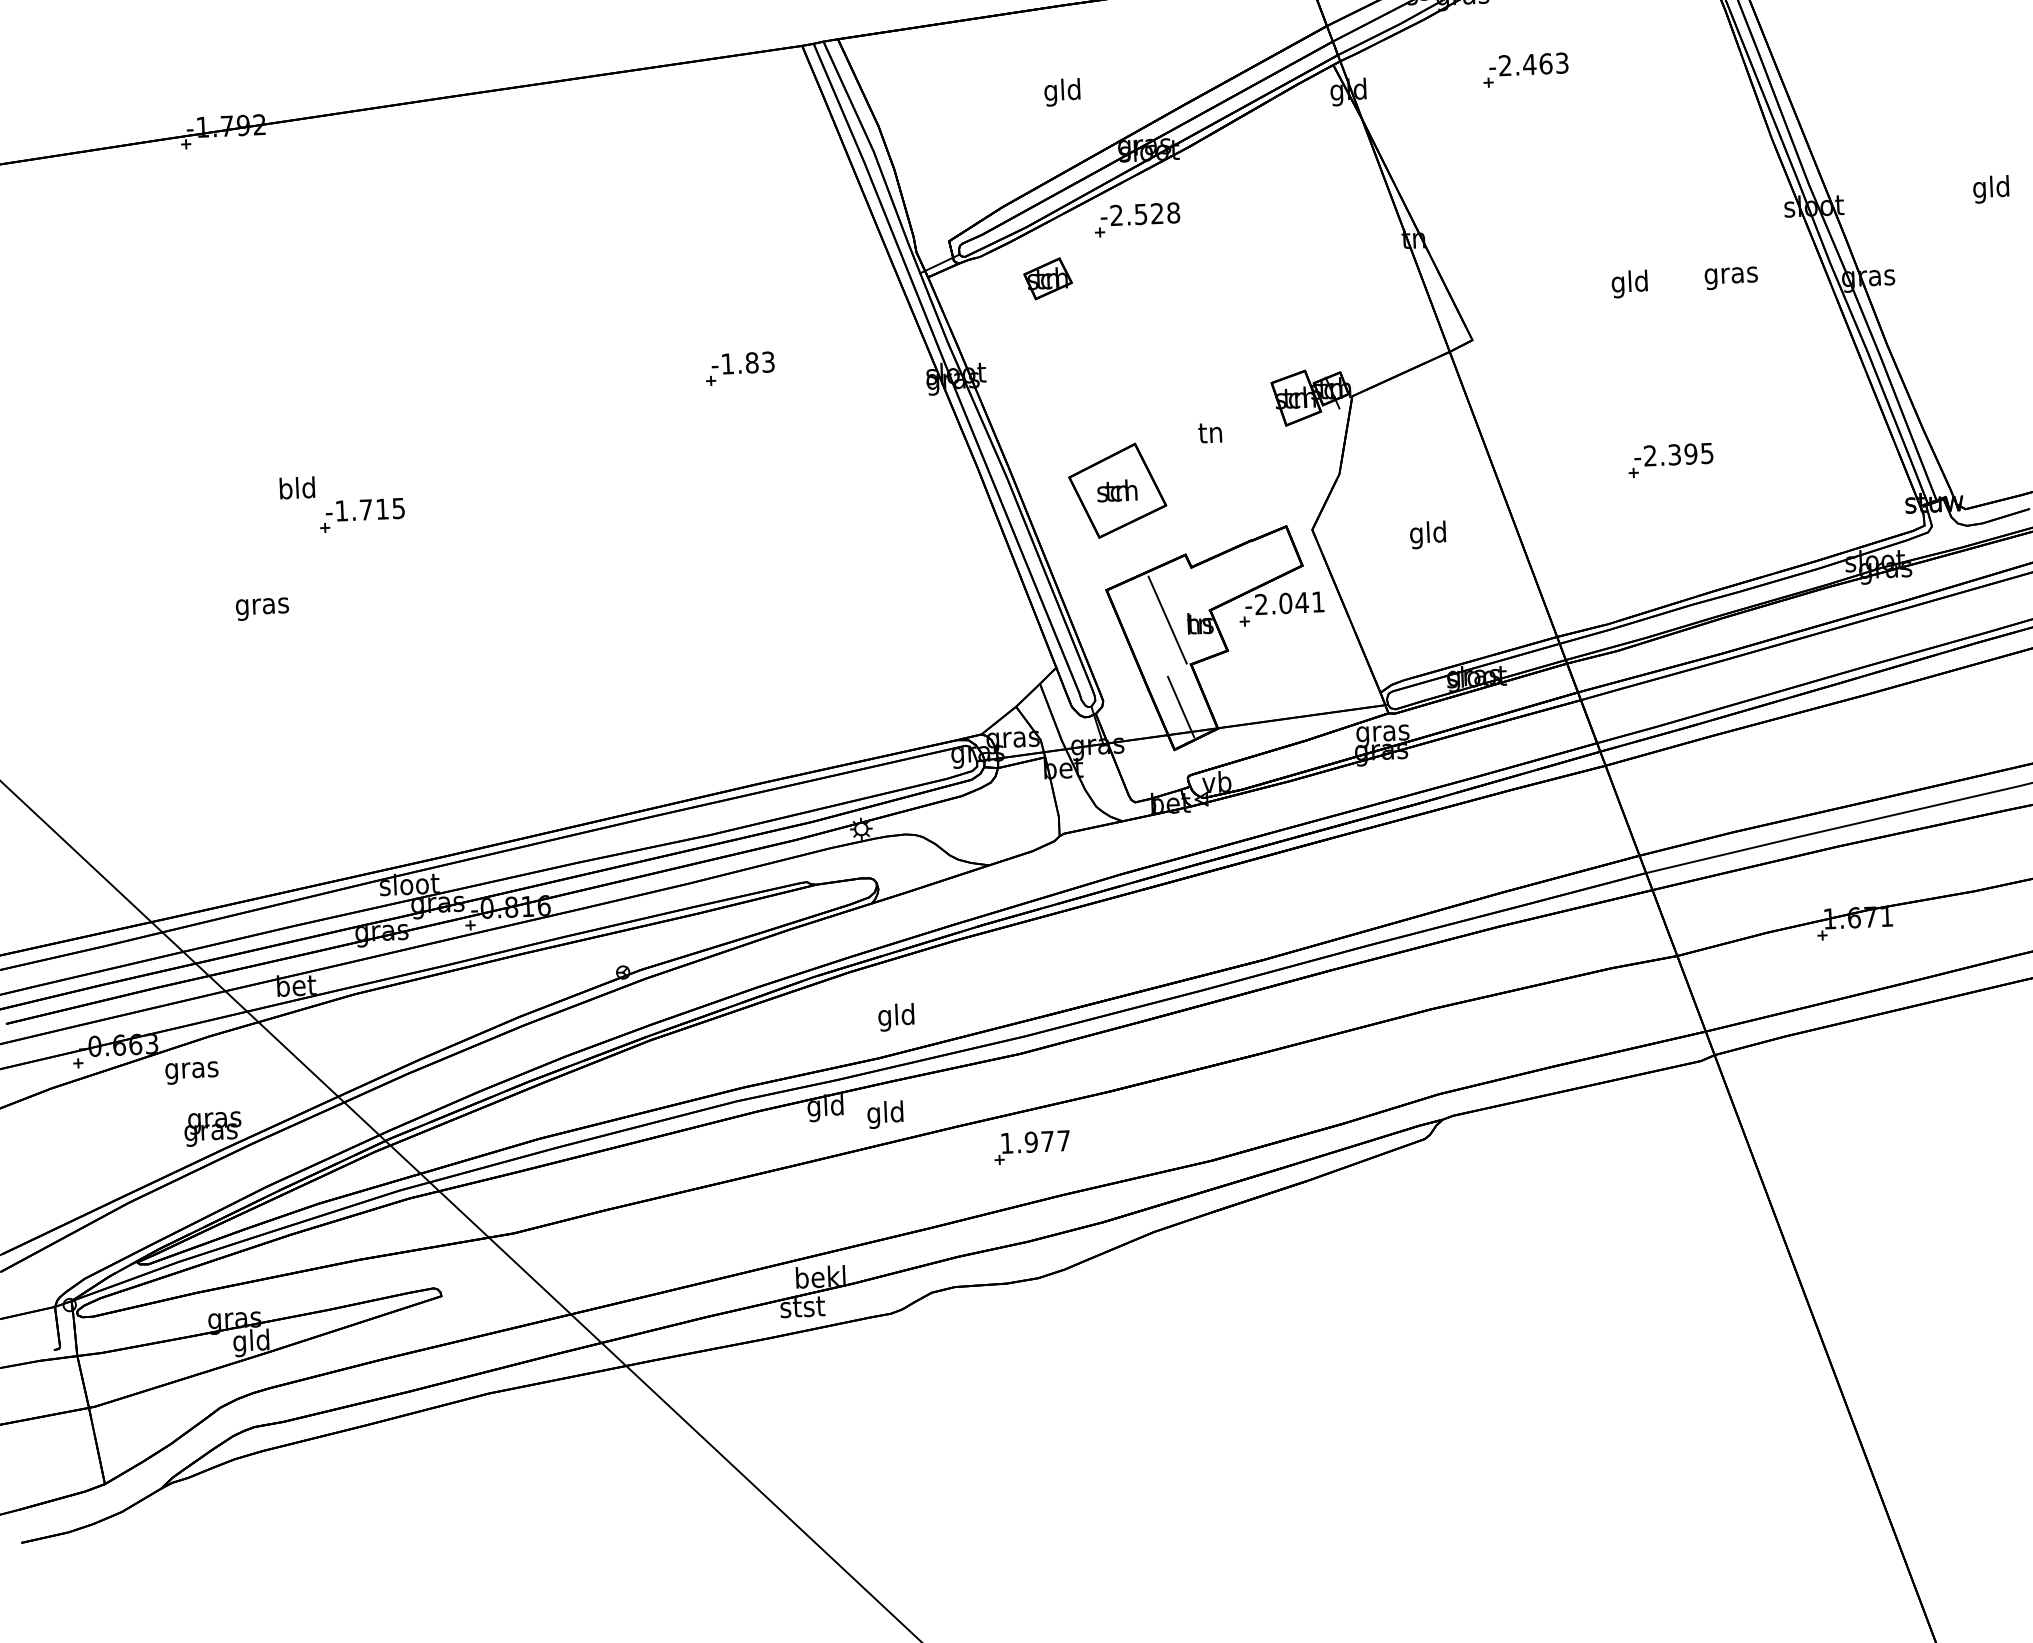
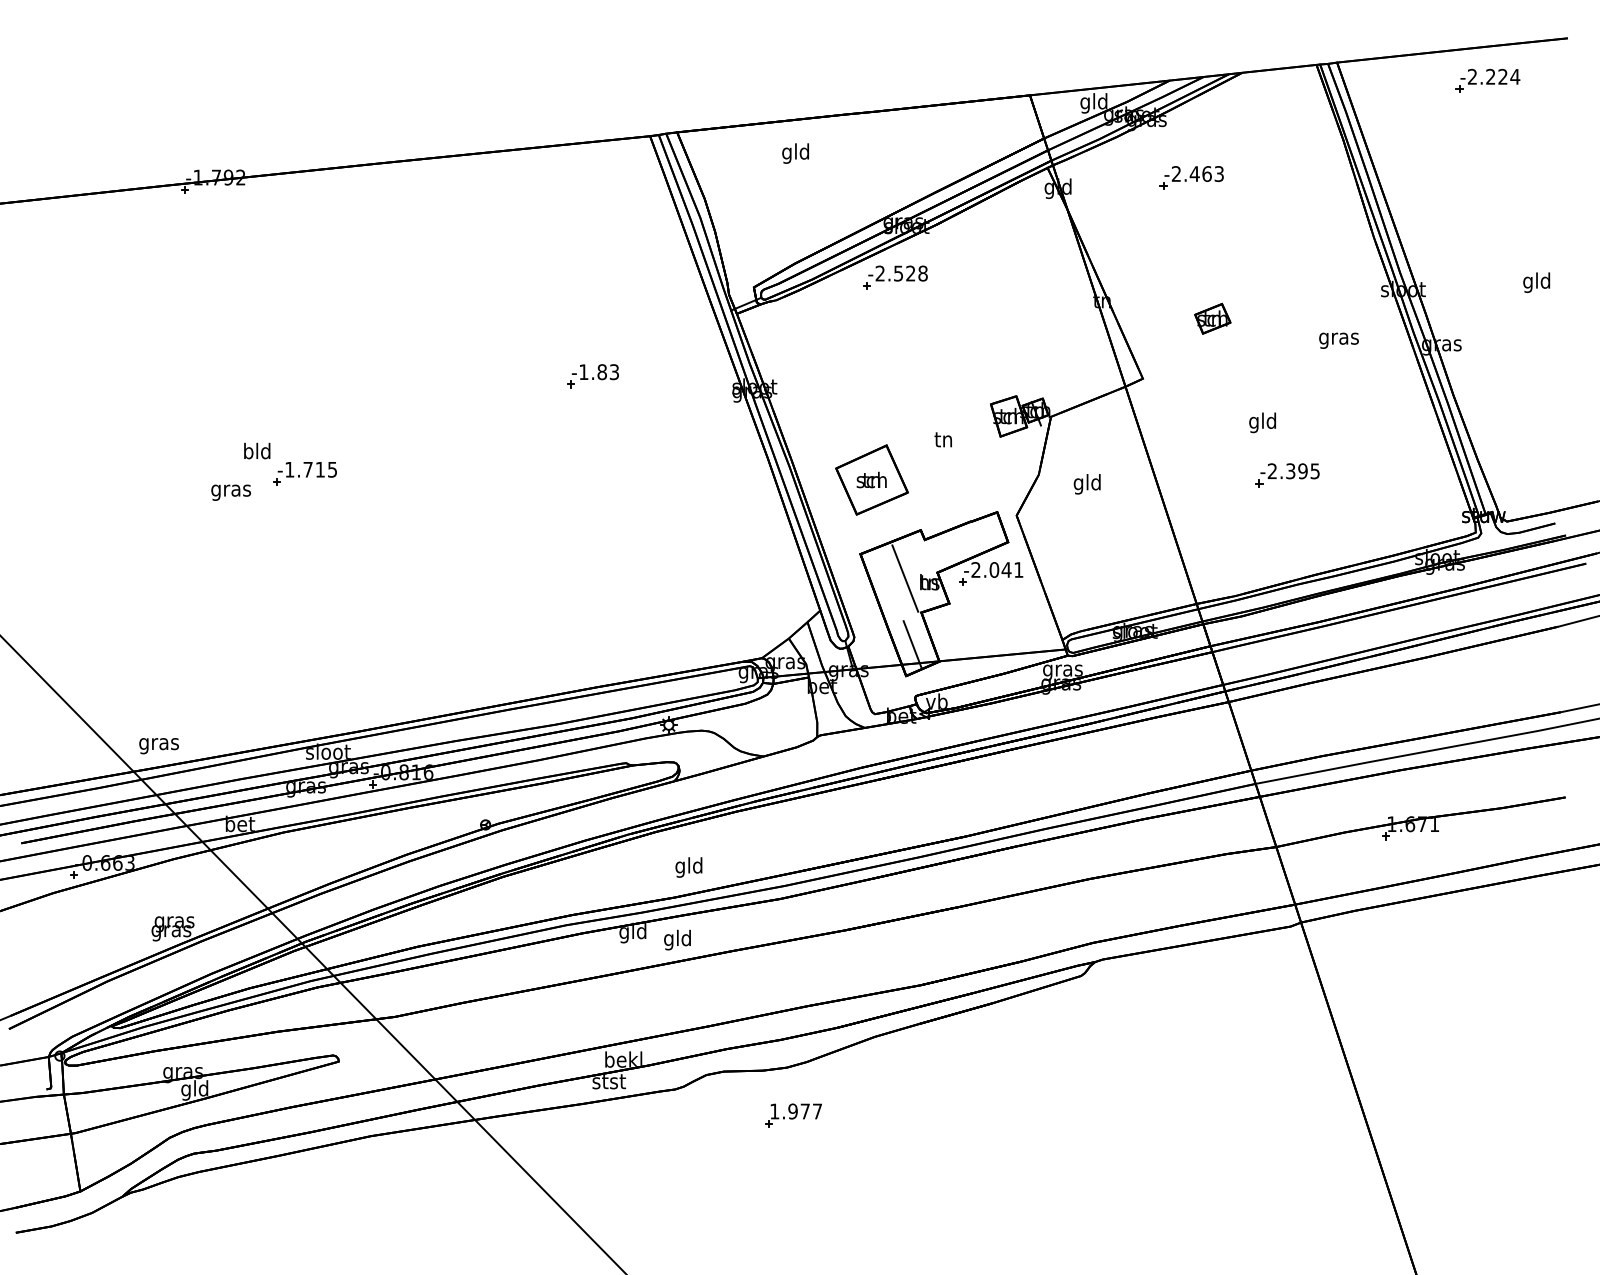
text: (1062, 92) -> (795, 153), moved
part: (1047, 278) -> (1212, 318), moved
text: (1629, 283) -> (1262, 422), moved
text: (1427, 535) -> (1086, 484), moved
text: (261, 608) -> (230, 492), moved
text: (191, 1073) -> (158, 746), moved
part: (1032, 1147) -> (793, 1115), moved

